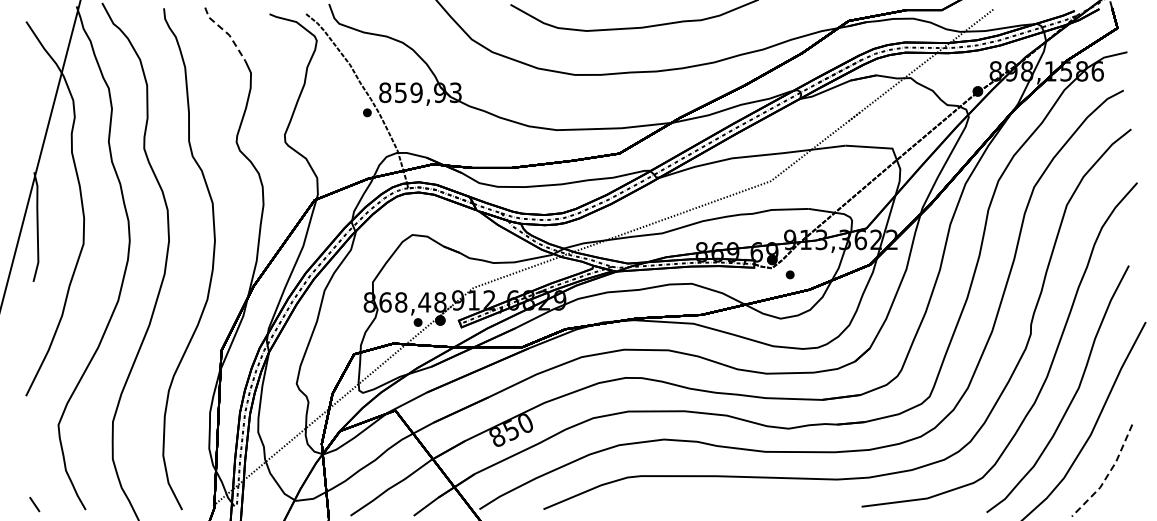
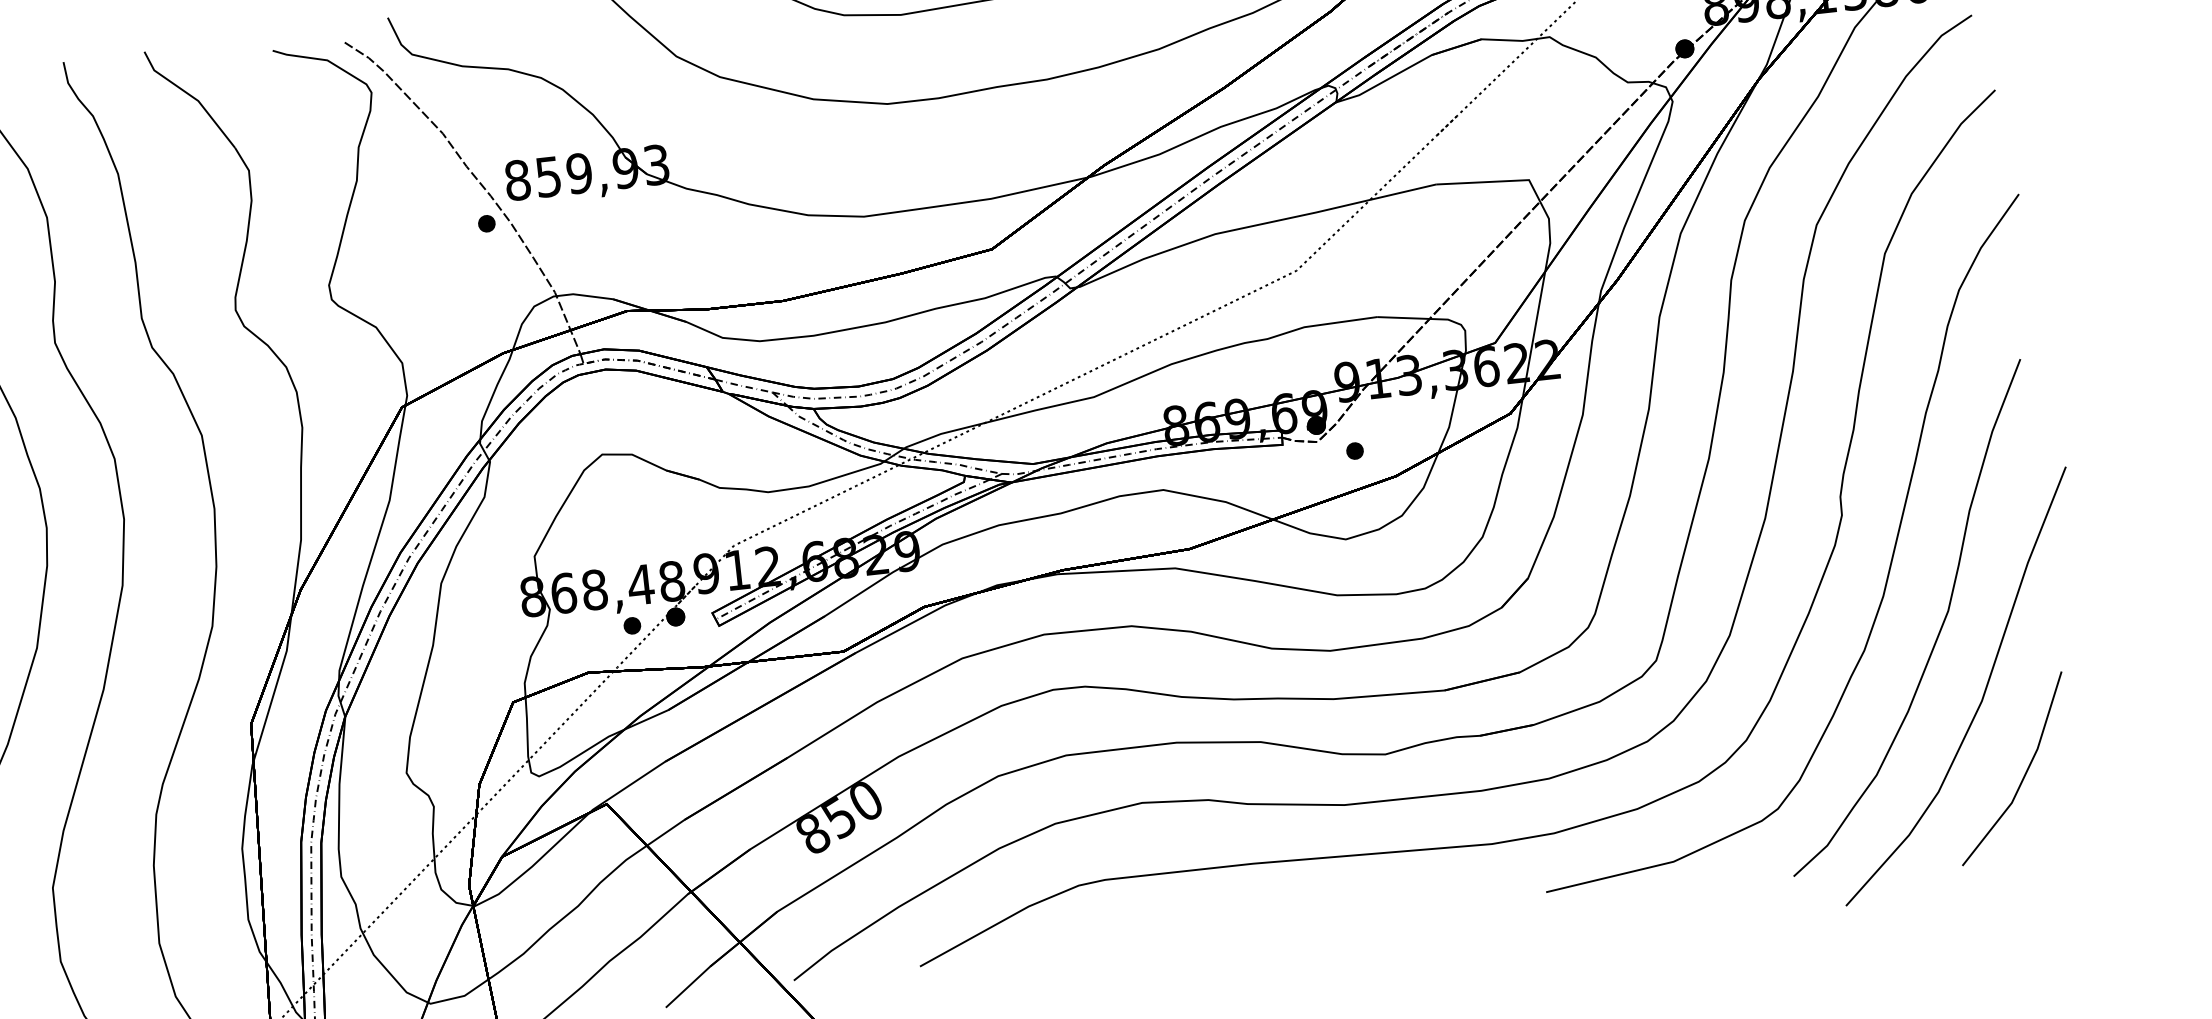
line: (226, 32) -> (191, 96), dashed -> solid
line: (1107, 475) -> (2023, 777), dashed -> solid

